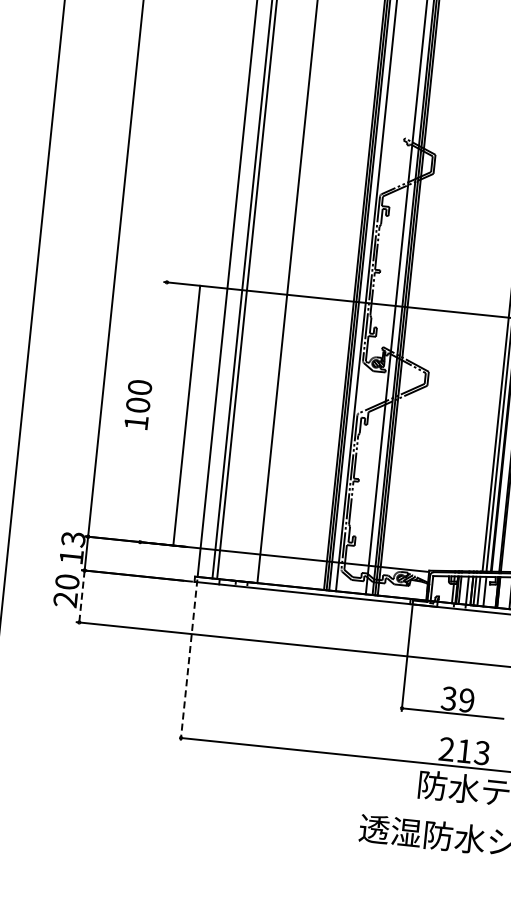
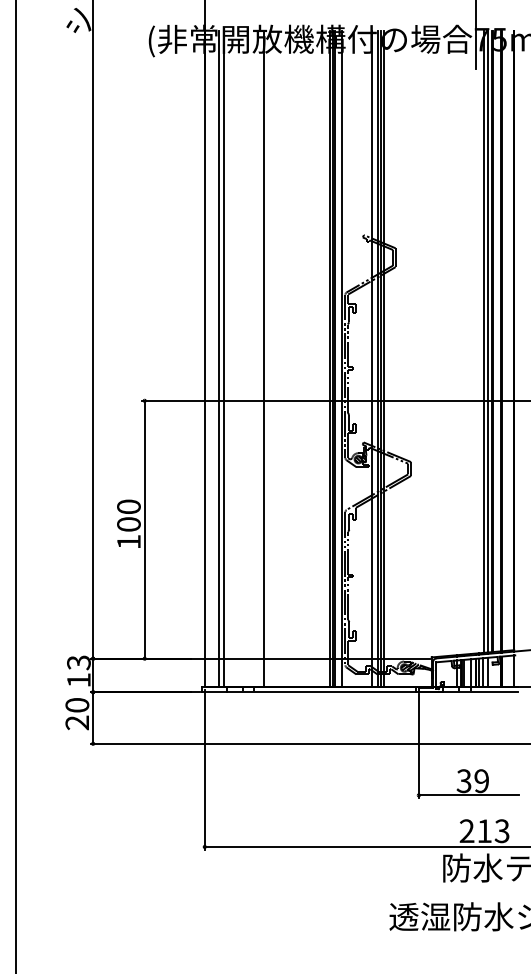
line: (186, 415) -> (144, 529), moved
line: (82, 597) -> (93, 718), dashed -> solid
line: (188, 659) -> (204, 769), dashed -> solid

